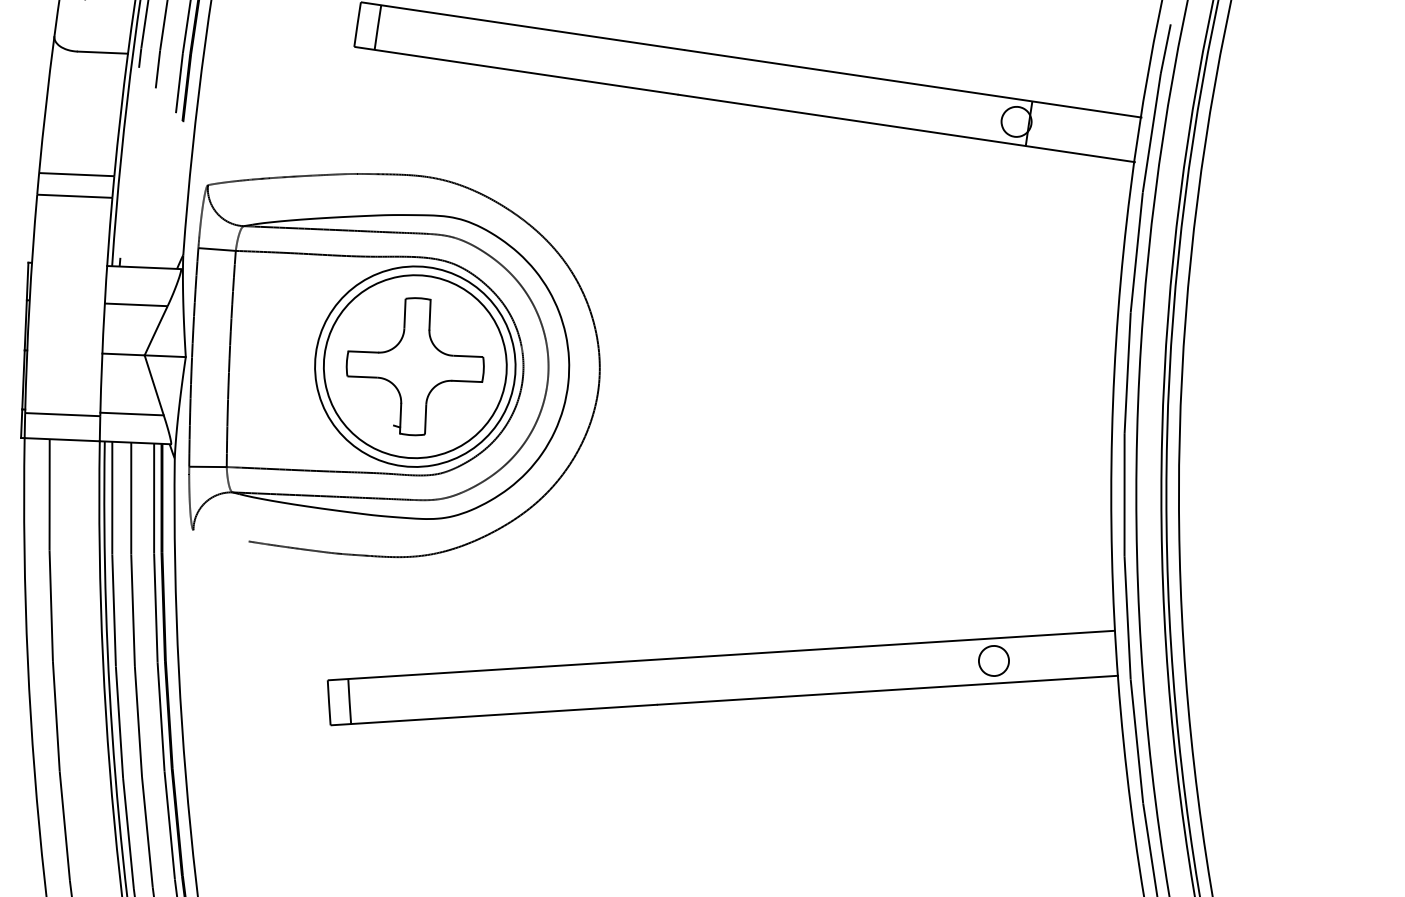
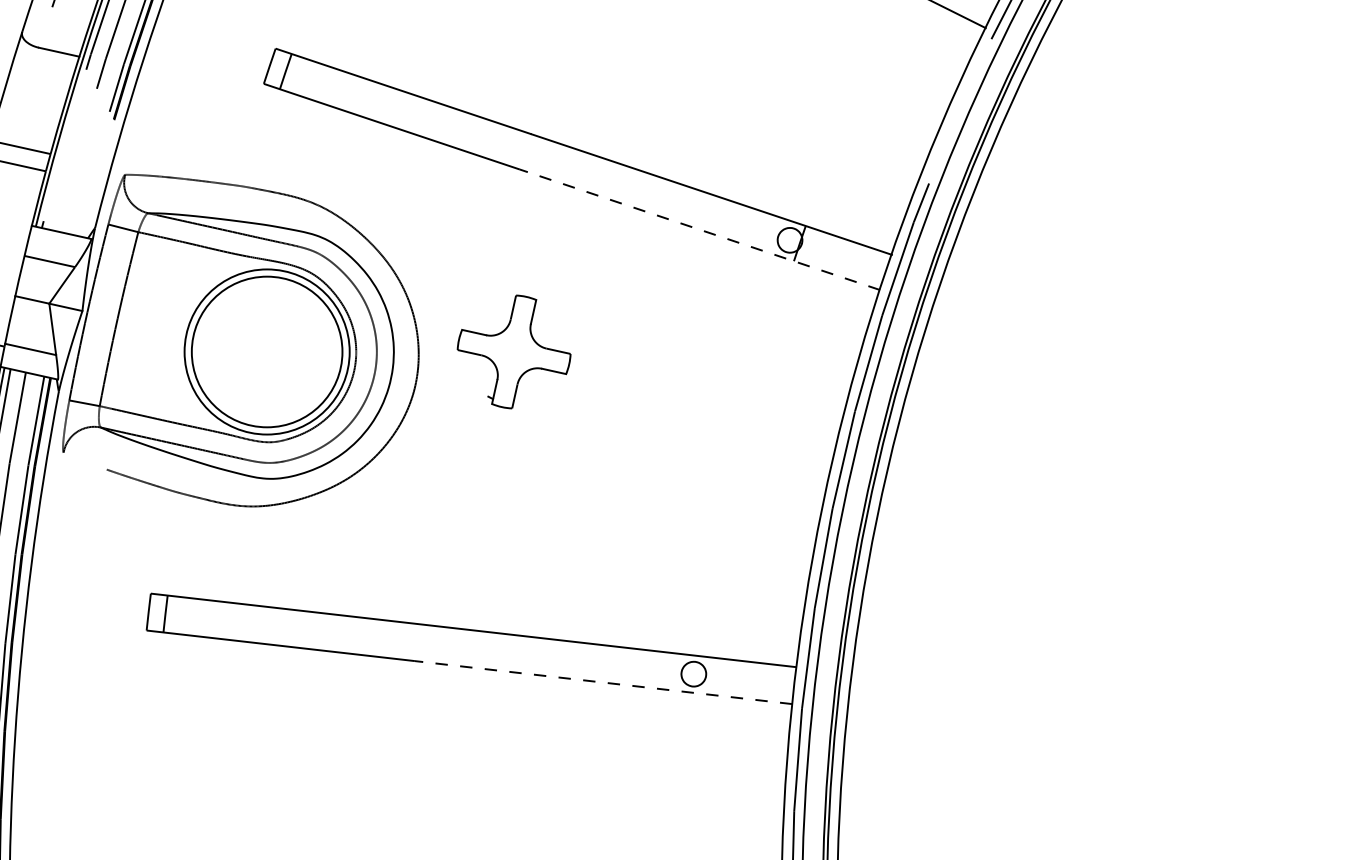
line: (907, 128) -> (700, 229), solid -> dashed
part: (414, 366) -> (513, 351), moved
line: (887, 690) -> (603, 682), solid -> dashed

